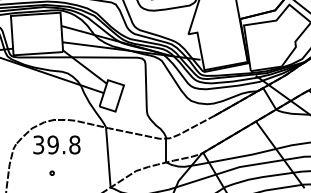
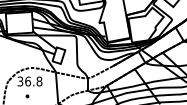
text: (54, 144) -> (28, 81), 39.8 -> 36.8

